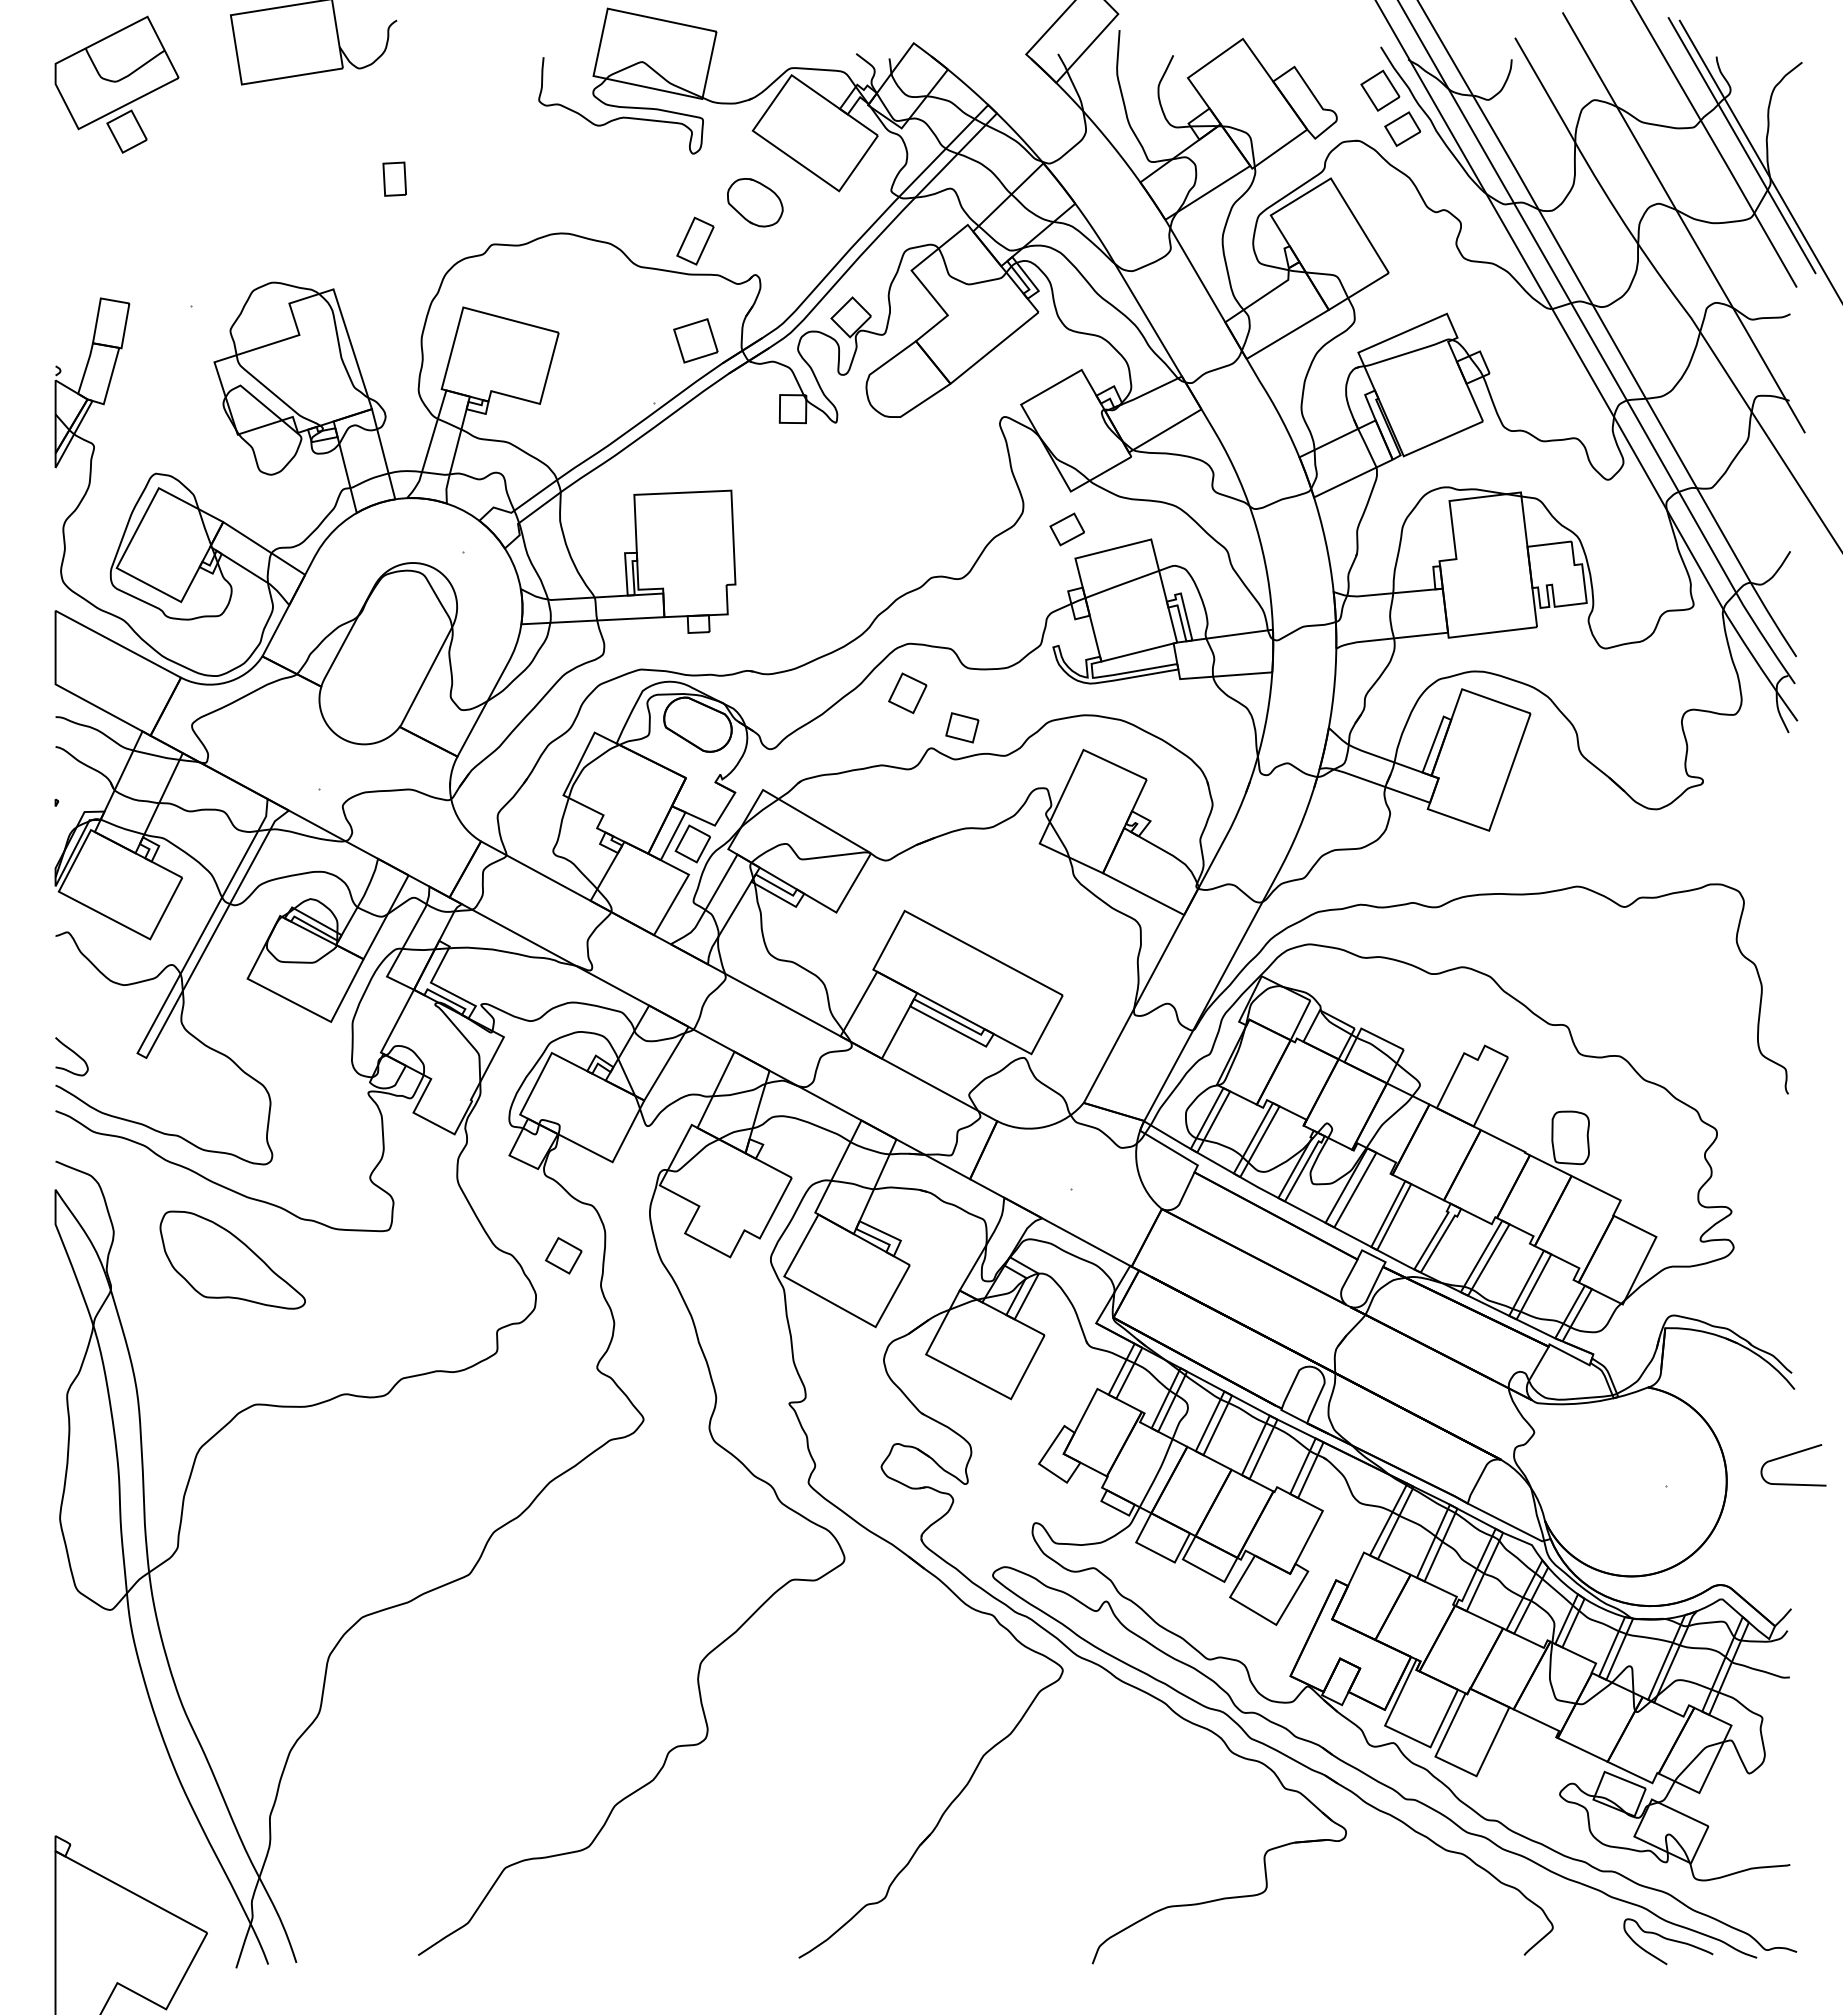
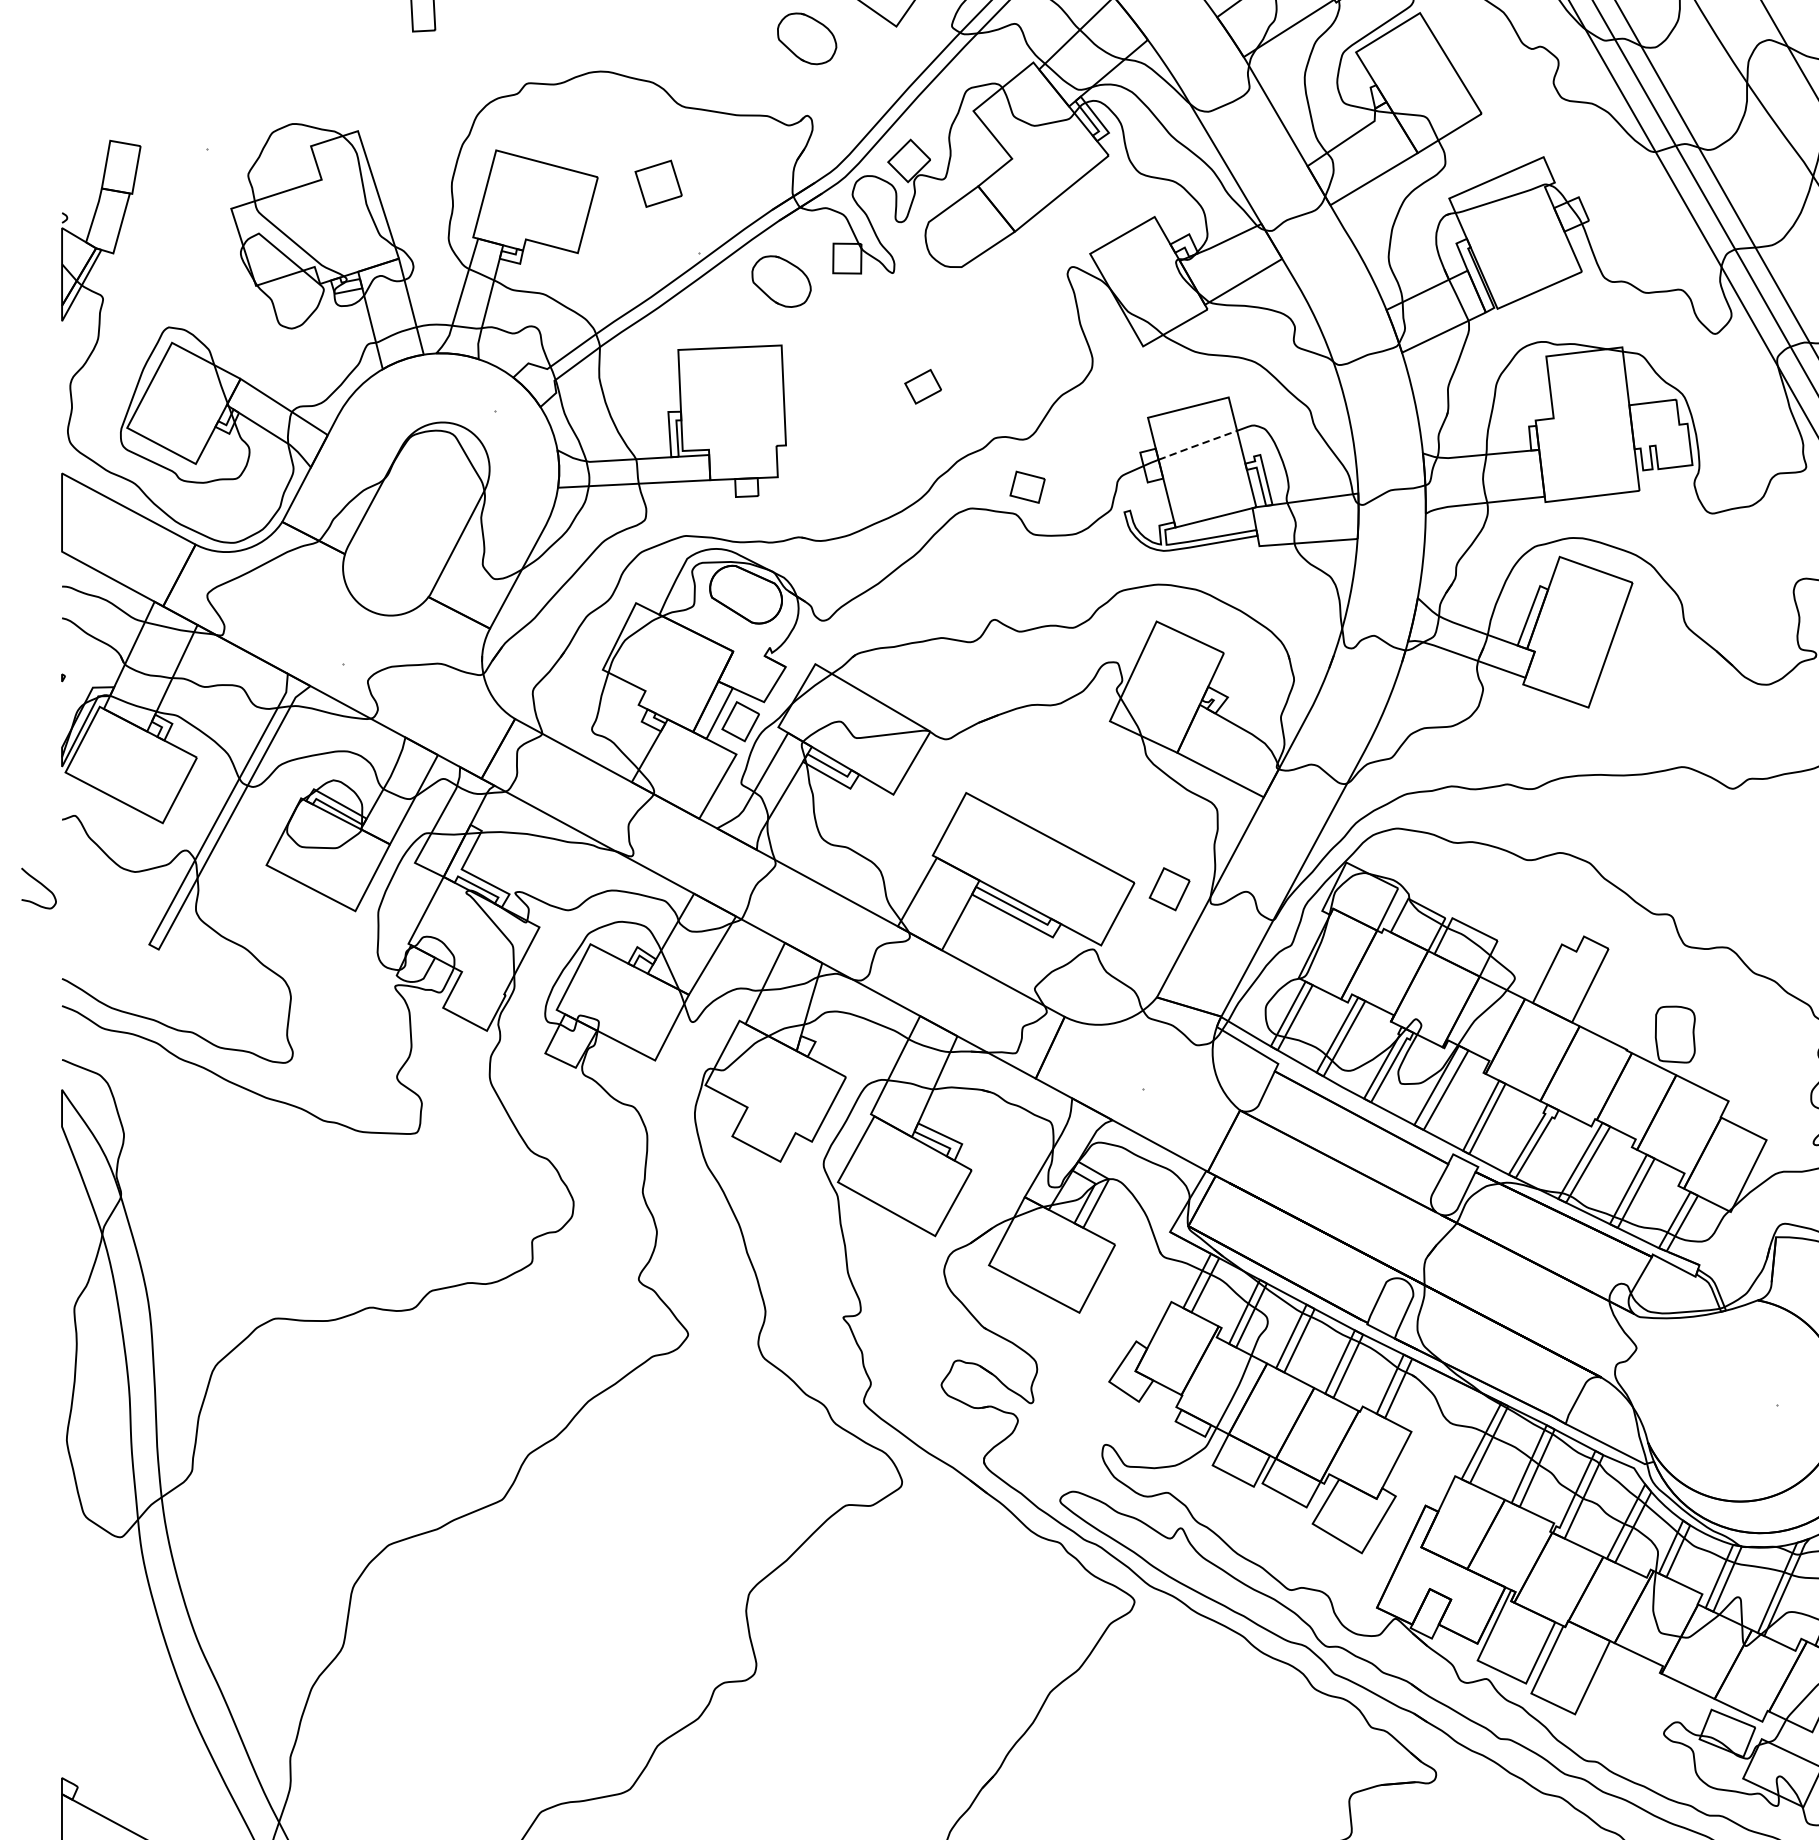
part: (695, 240) -> (743, 79), removed
part: (695, 340) -> (658, 183), moved
part: (731, 430) -> (781, 281), added
part: (1066, 529) -> (922, 386), moved
line: (1121, 584) -> (1197, 445), solid -> dashed
part: (907, 693) -> (1169, 889), moved
part: (962, 727) -> (1027, 486), moved
curve: (72, 1052) -> (39, 884), moved
part: (563, 1255) -> (602, 1159), removed
part: (232, 1259) -> (250, 1164), removed

